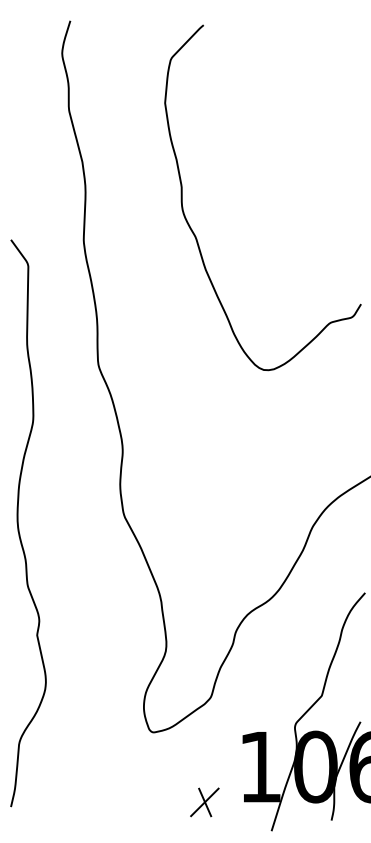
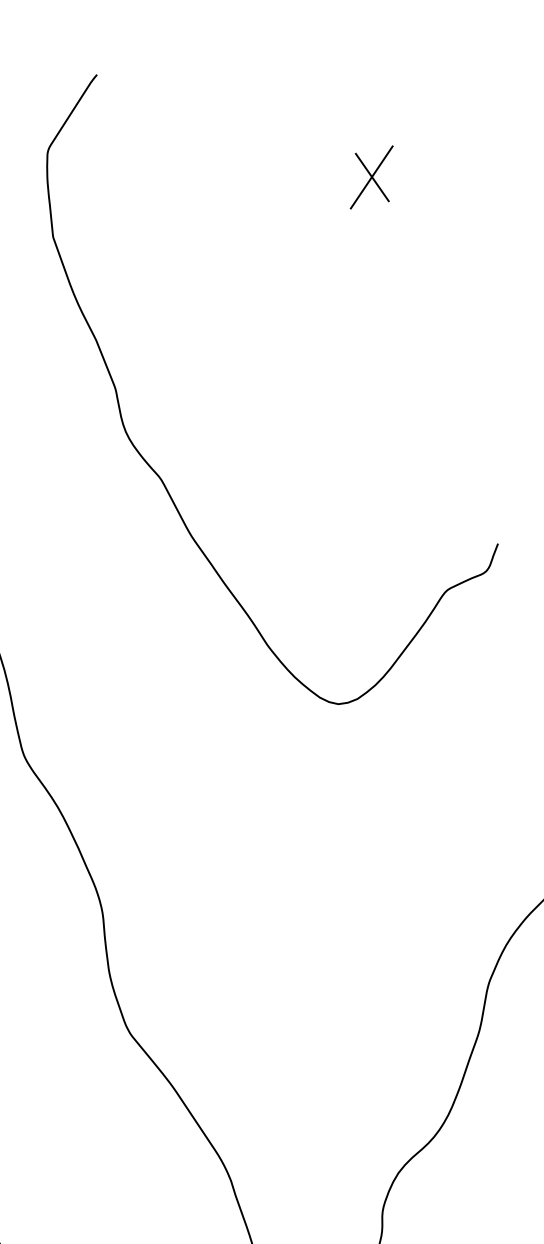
part: (333, 104) -> (371, 176), added

